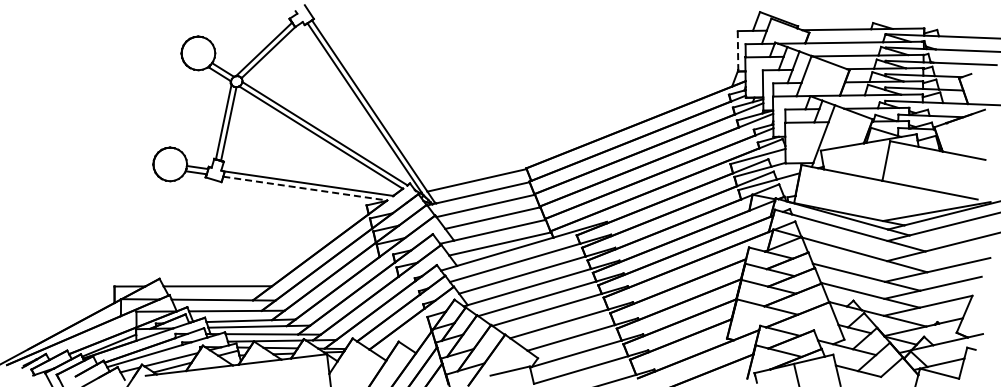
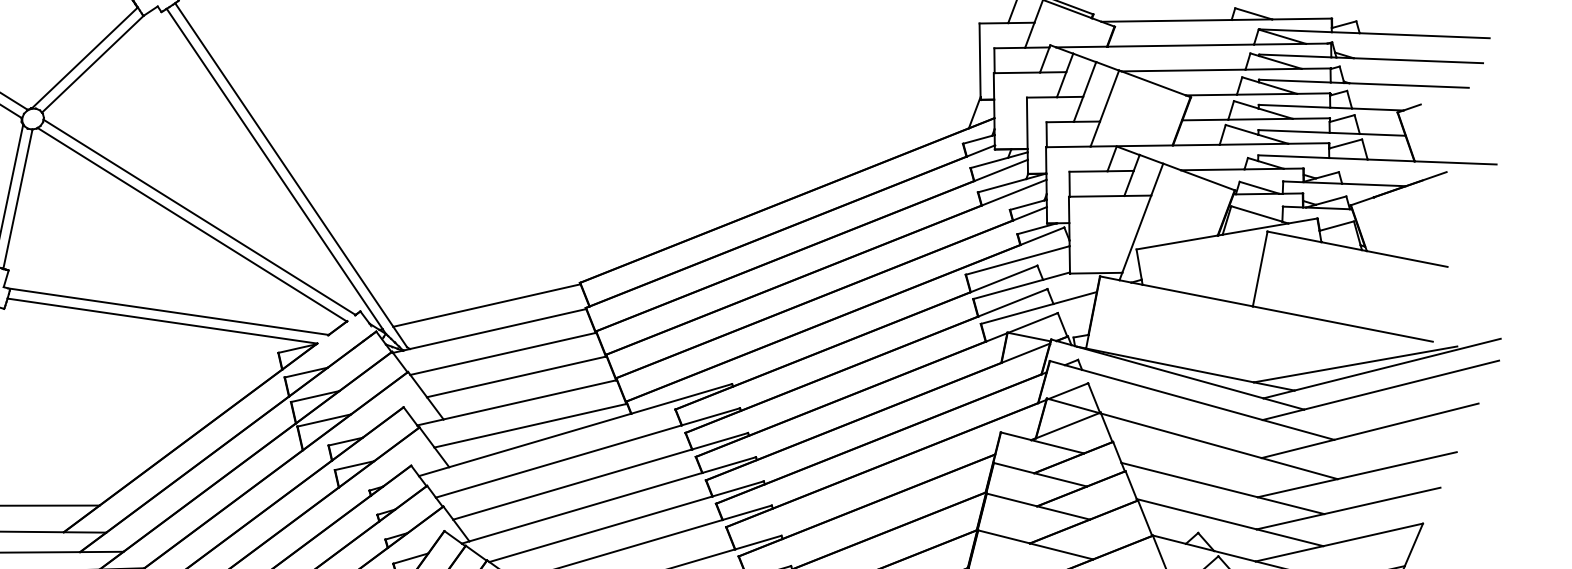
line: (738, 51) -> (980, 62), dashed -> solid
line: (305, 188) -> (162, 320), dashed -> solid

